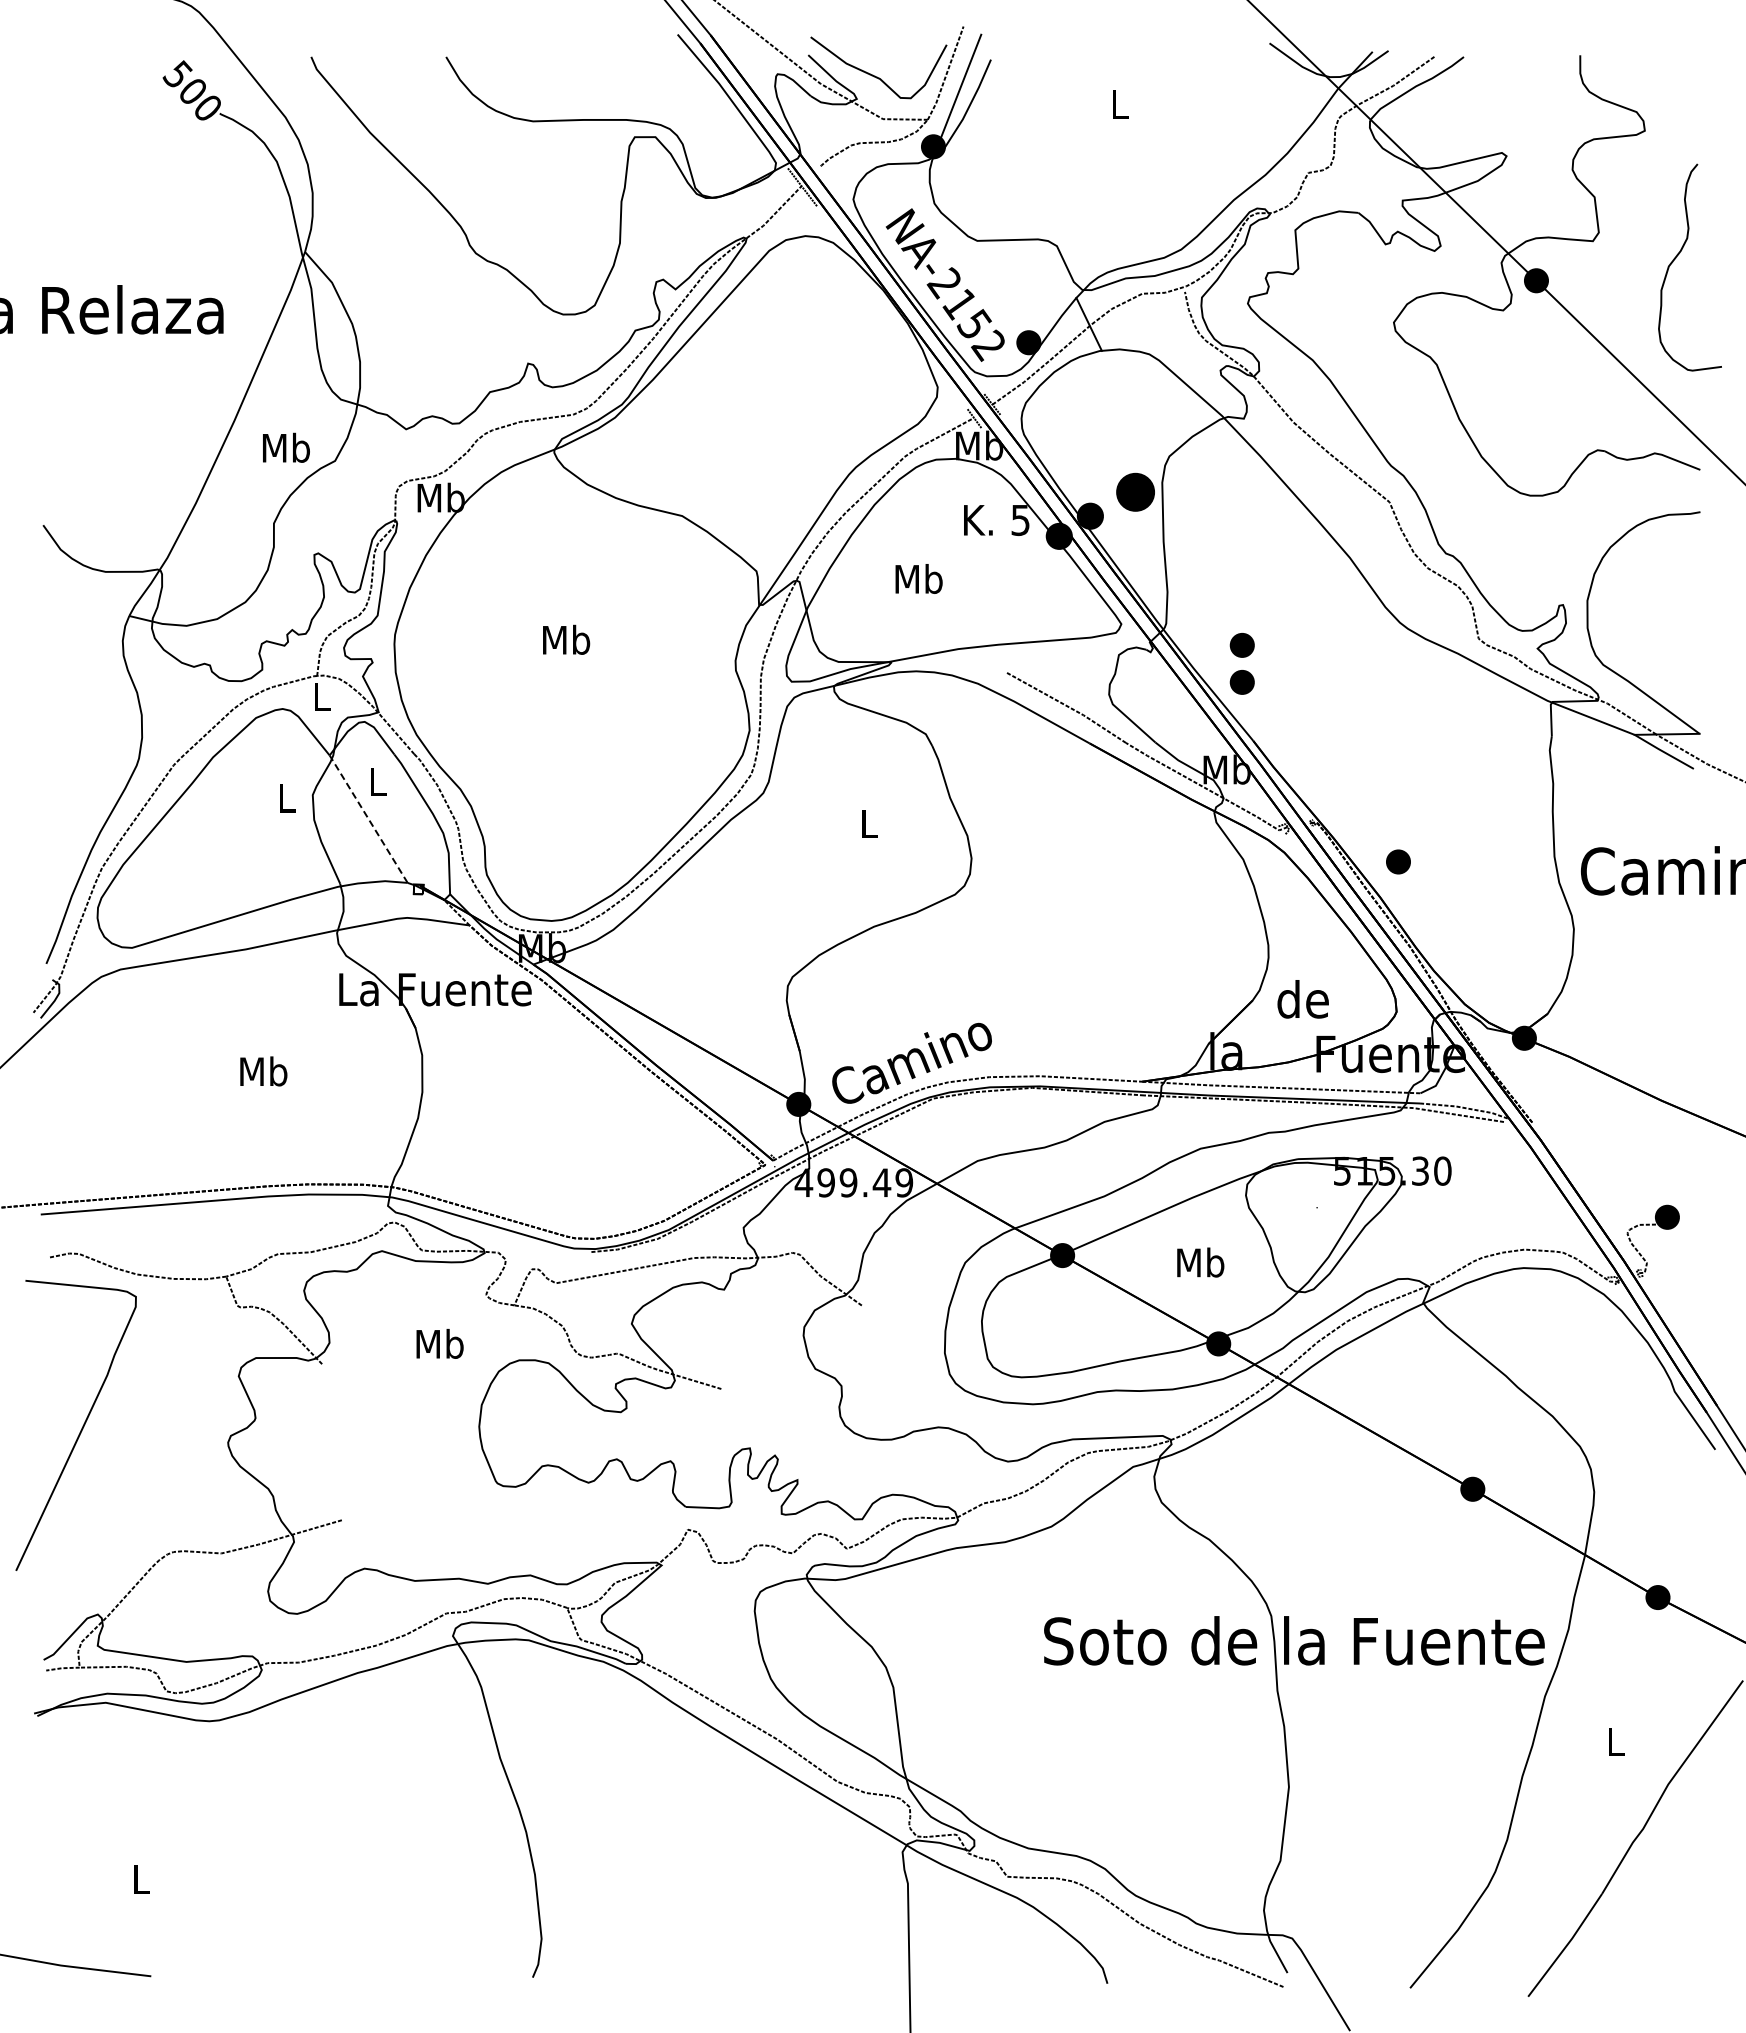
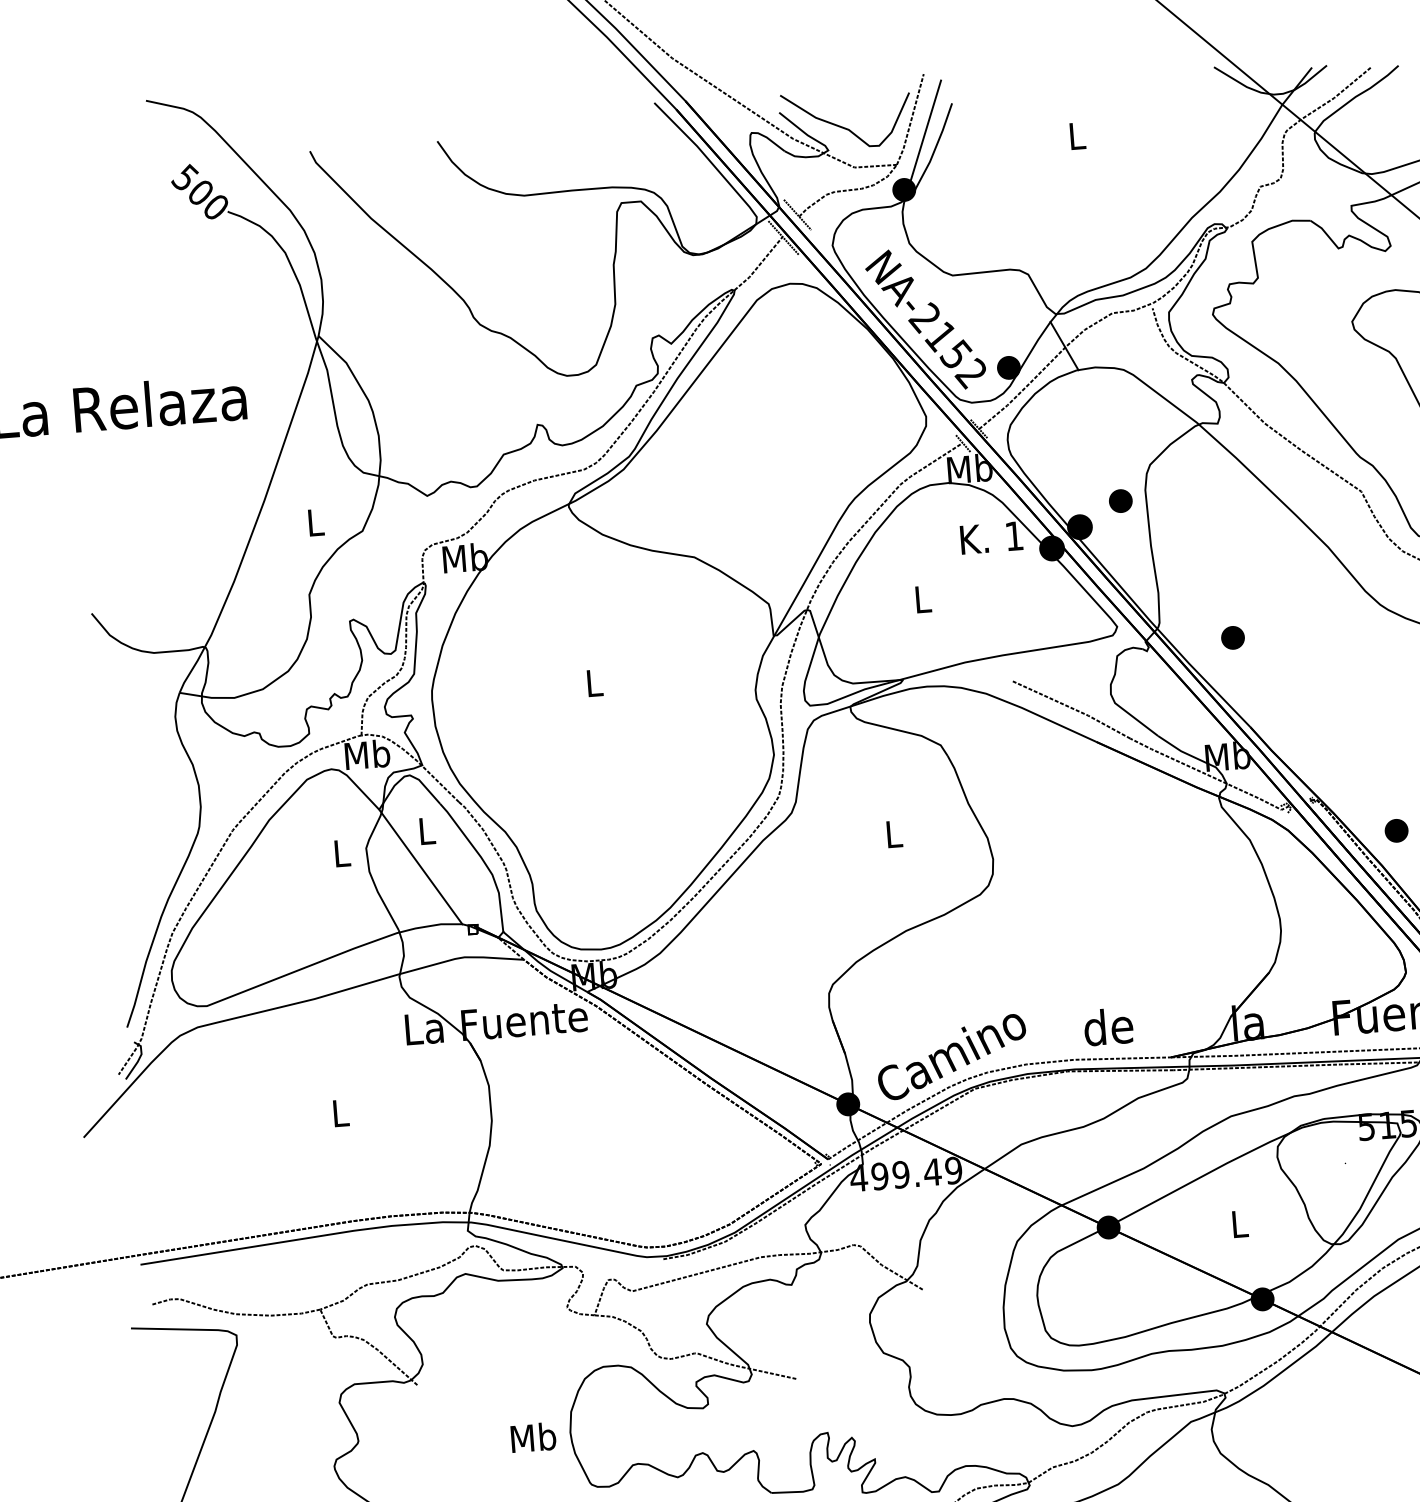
line: (819, 164) -> (797, 215), added
text: (286, 447) -> (315, 522), Mb -> L
part: (1135, 491) -> (1120, 500), size x0.62
text: (1020, 520) -> (1014, 536), 5 -> 1
text: (918, 578) -> (922, 598), Mb -> L
text: (566, 639) -> (594, 682), Mb -> L
part: (1241, 682) -> (1235, 672), removed
text: (321, 696) -> (367, 754), L -> Mb
line: (368, 819) -> (420, 867), dashed -> solid
text: (1302, 999) -> (1107, 1027), moved
text: (263, 1071) -> (340, 1113), Mb -> L
text: (1200, 1262) -> (1239, 1223), Mb -> L
text: (439, 1343) -> (532, 1437), moved

